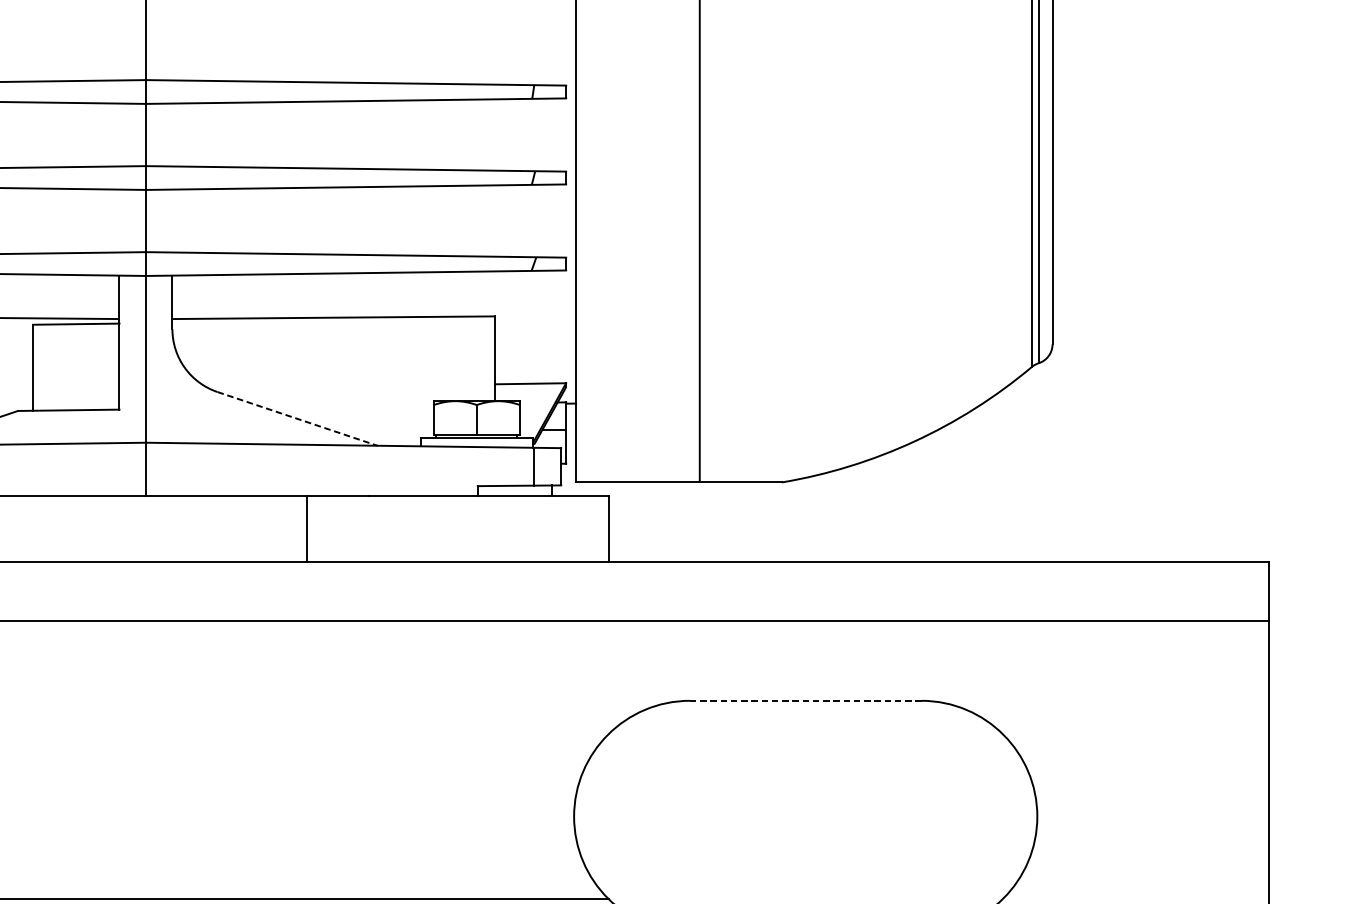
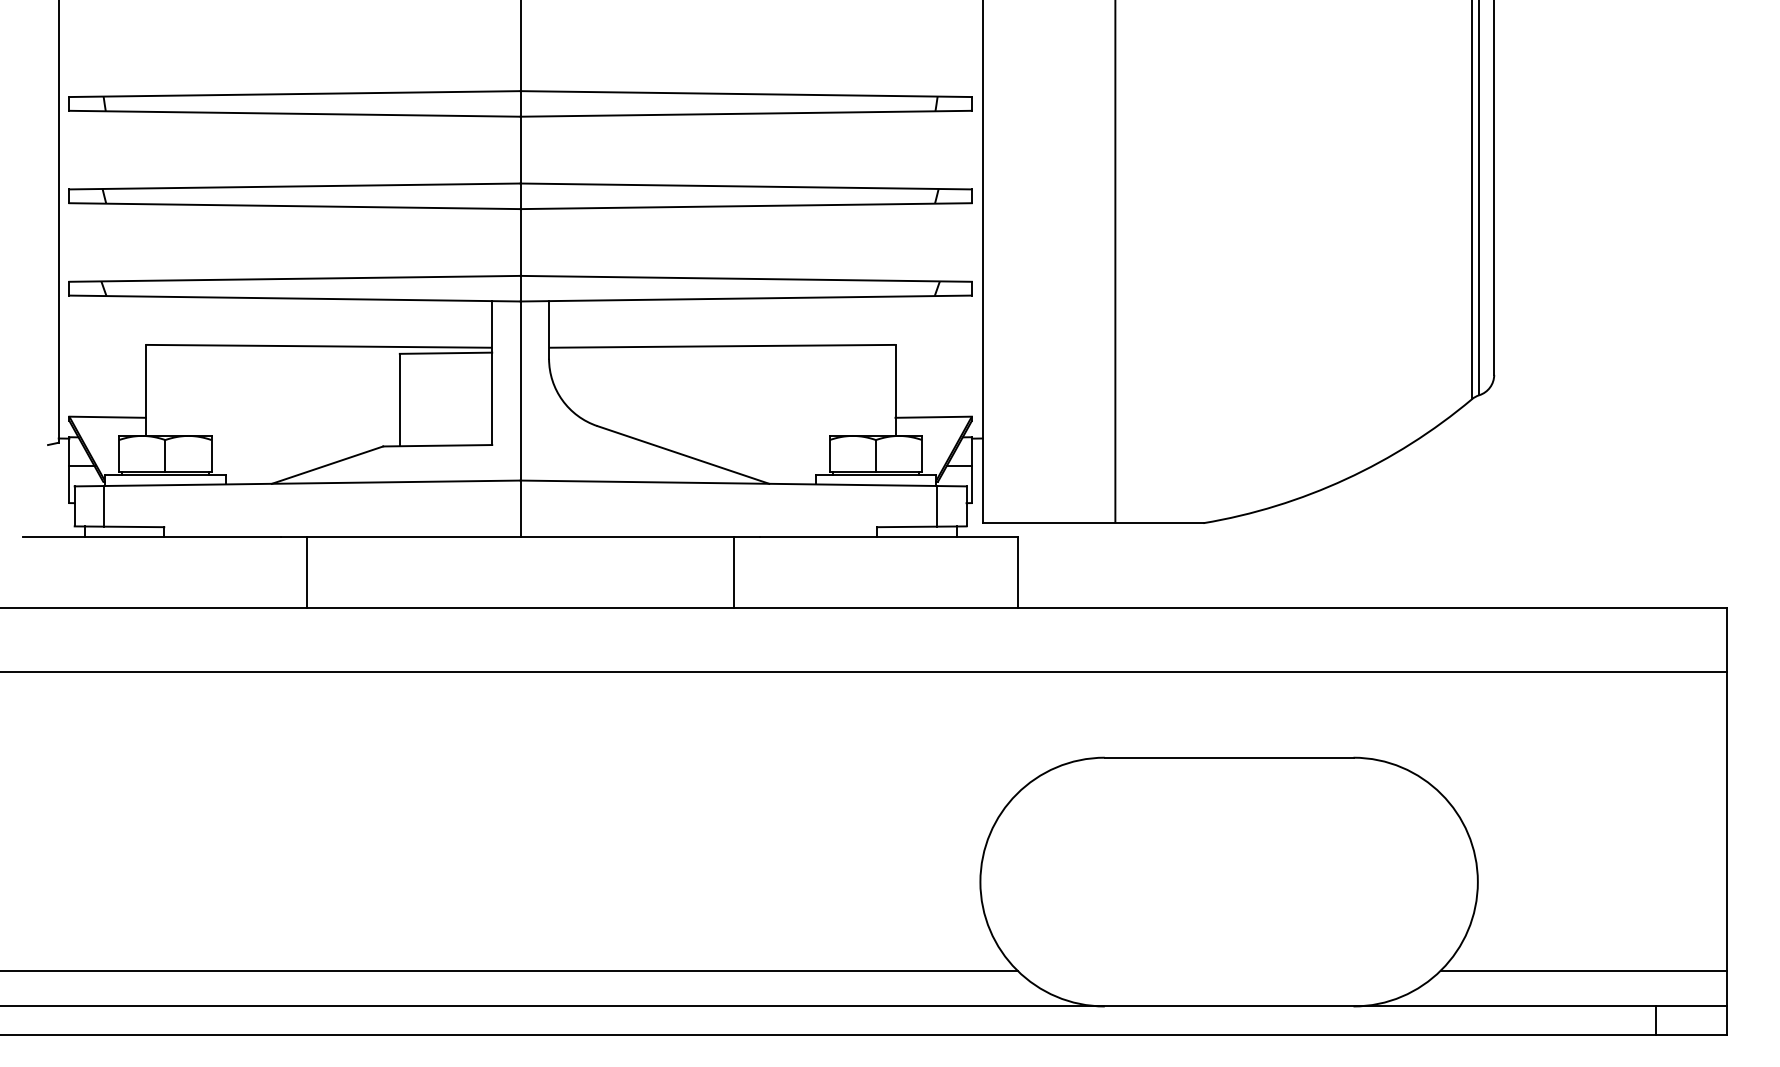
line: (297, 418) -> (683, 454), dashed -> solid
line: (306, 528) -> (733, 572), moved
line: (806, 700) -> (1229, 757), dashed -> solid
line: (1135, 898) -> (1583, 970), added

